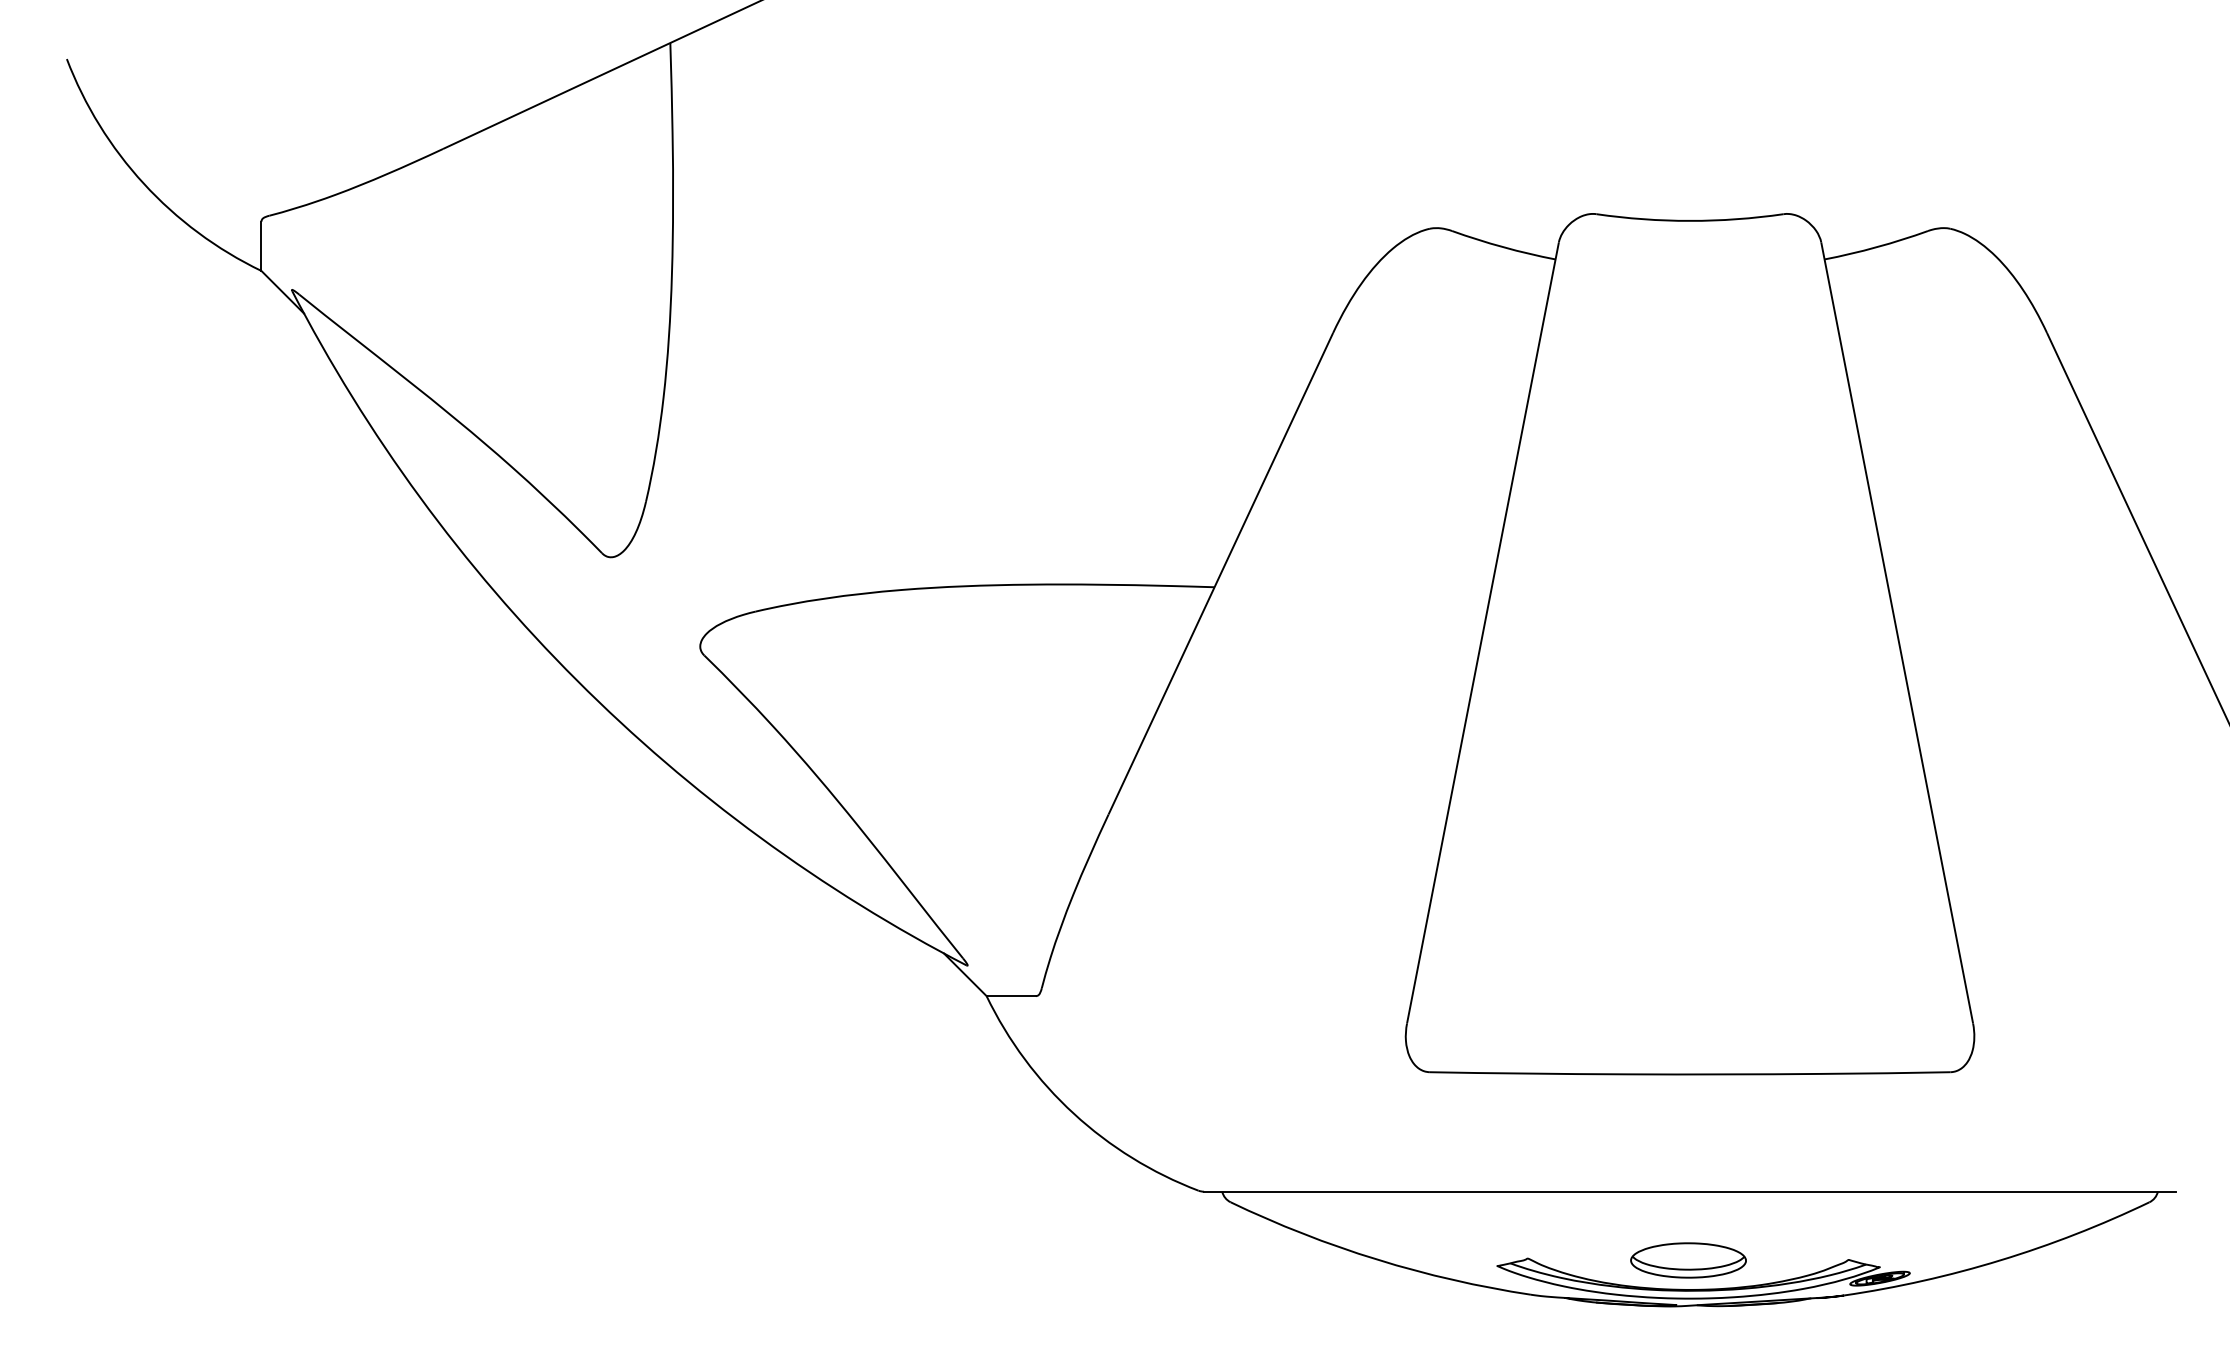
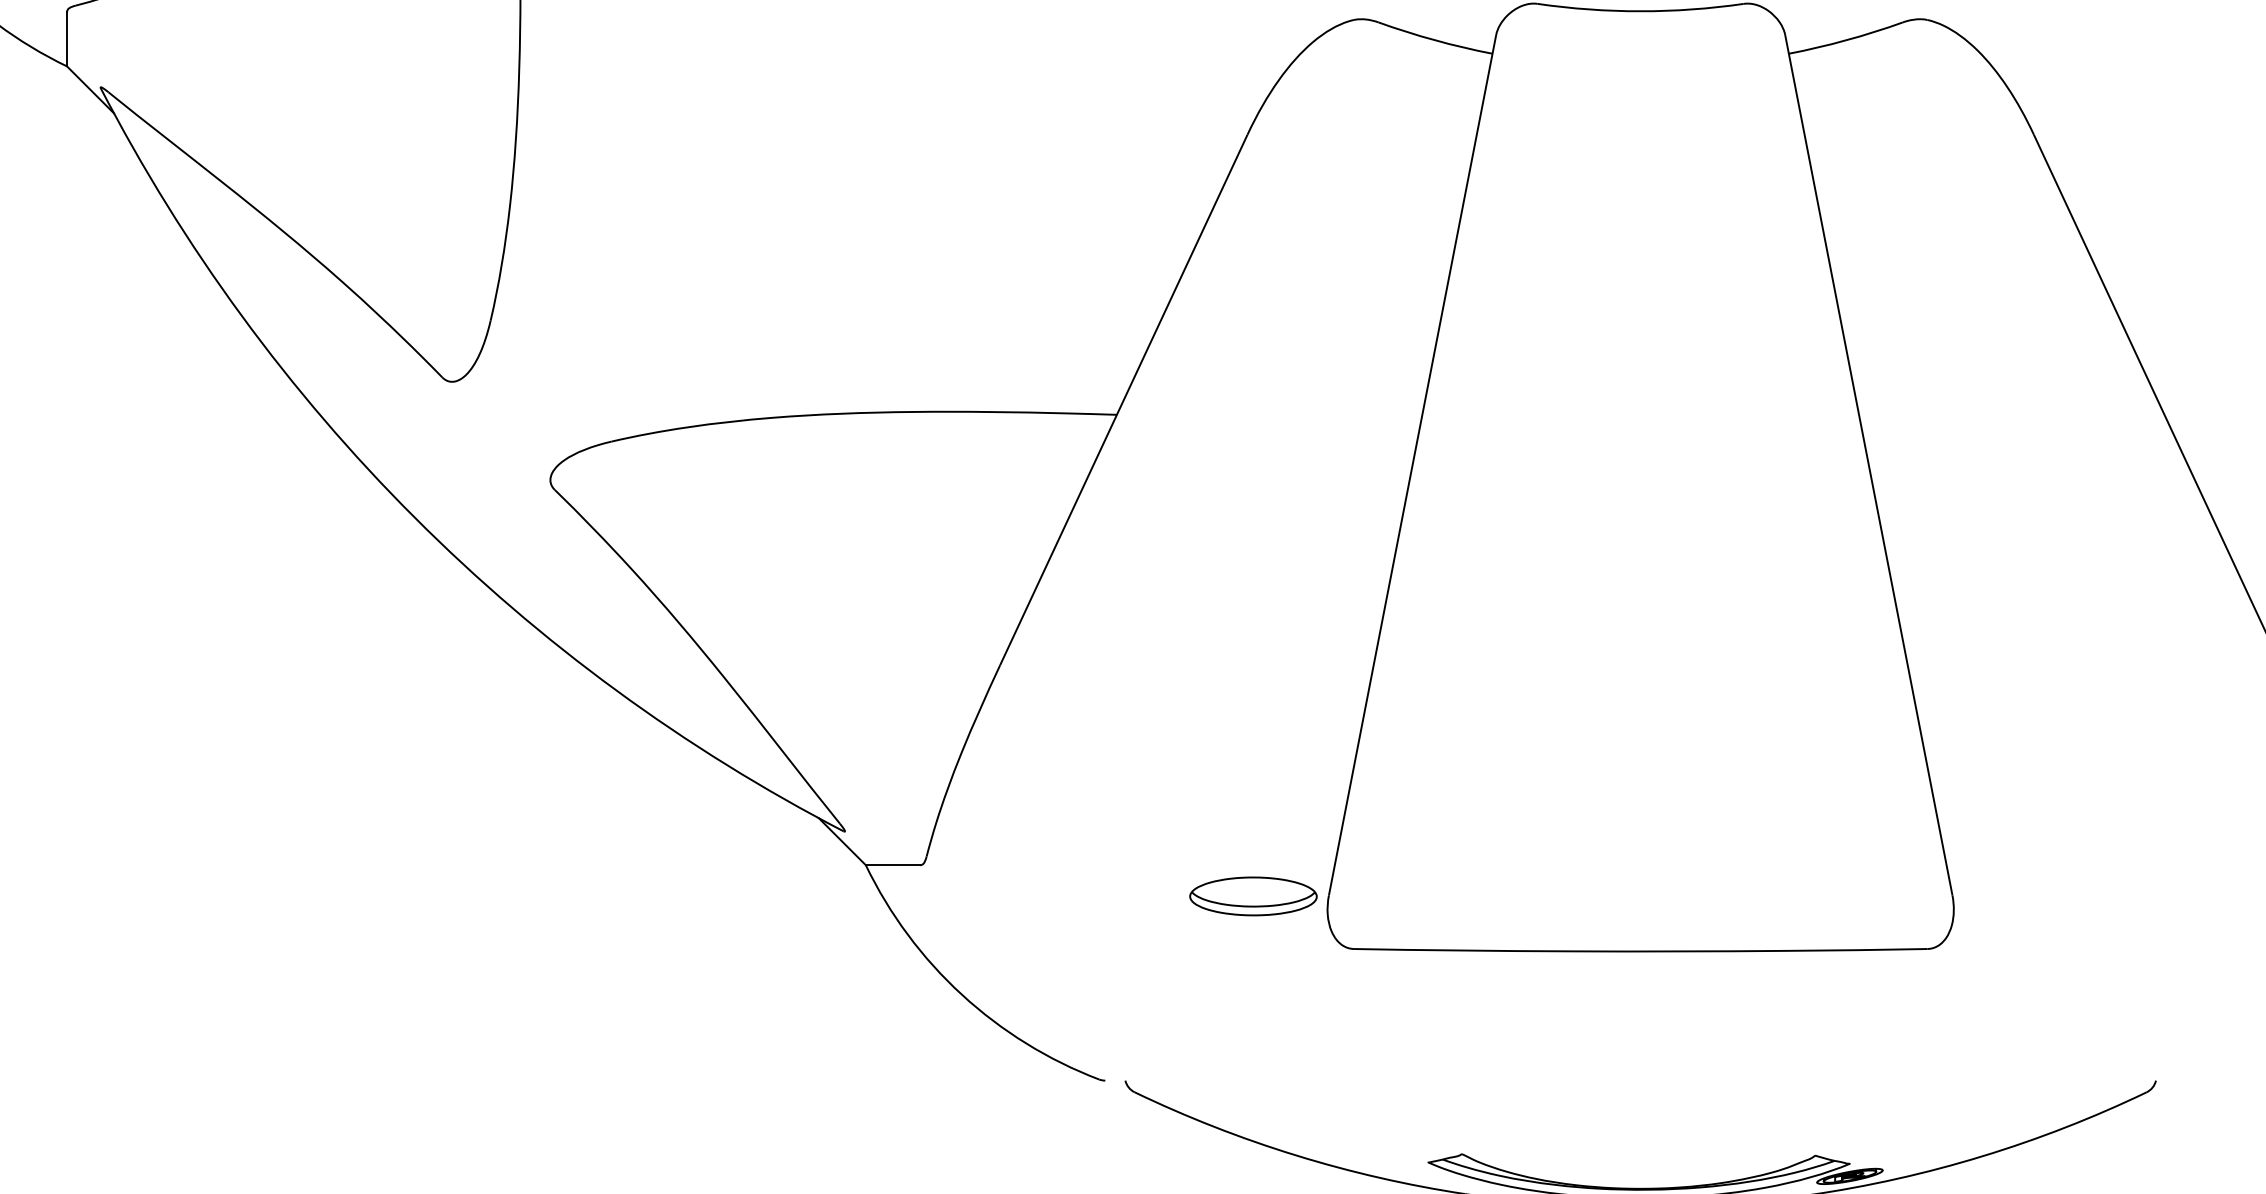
line: (1690, 1191) -> (1641, 1080), removed
part: (1688, 1260) -> (1253, 896), moved

